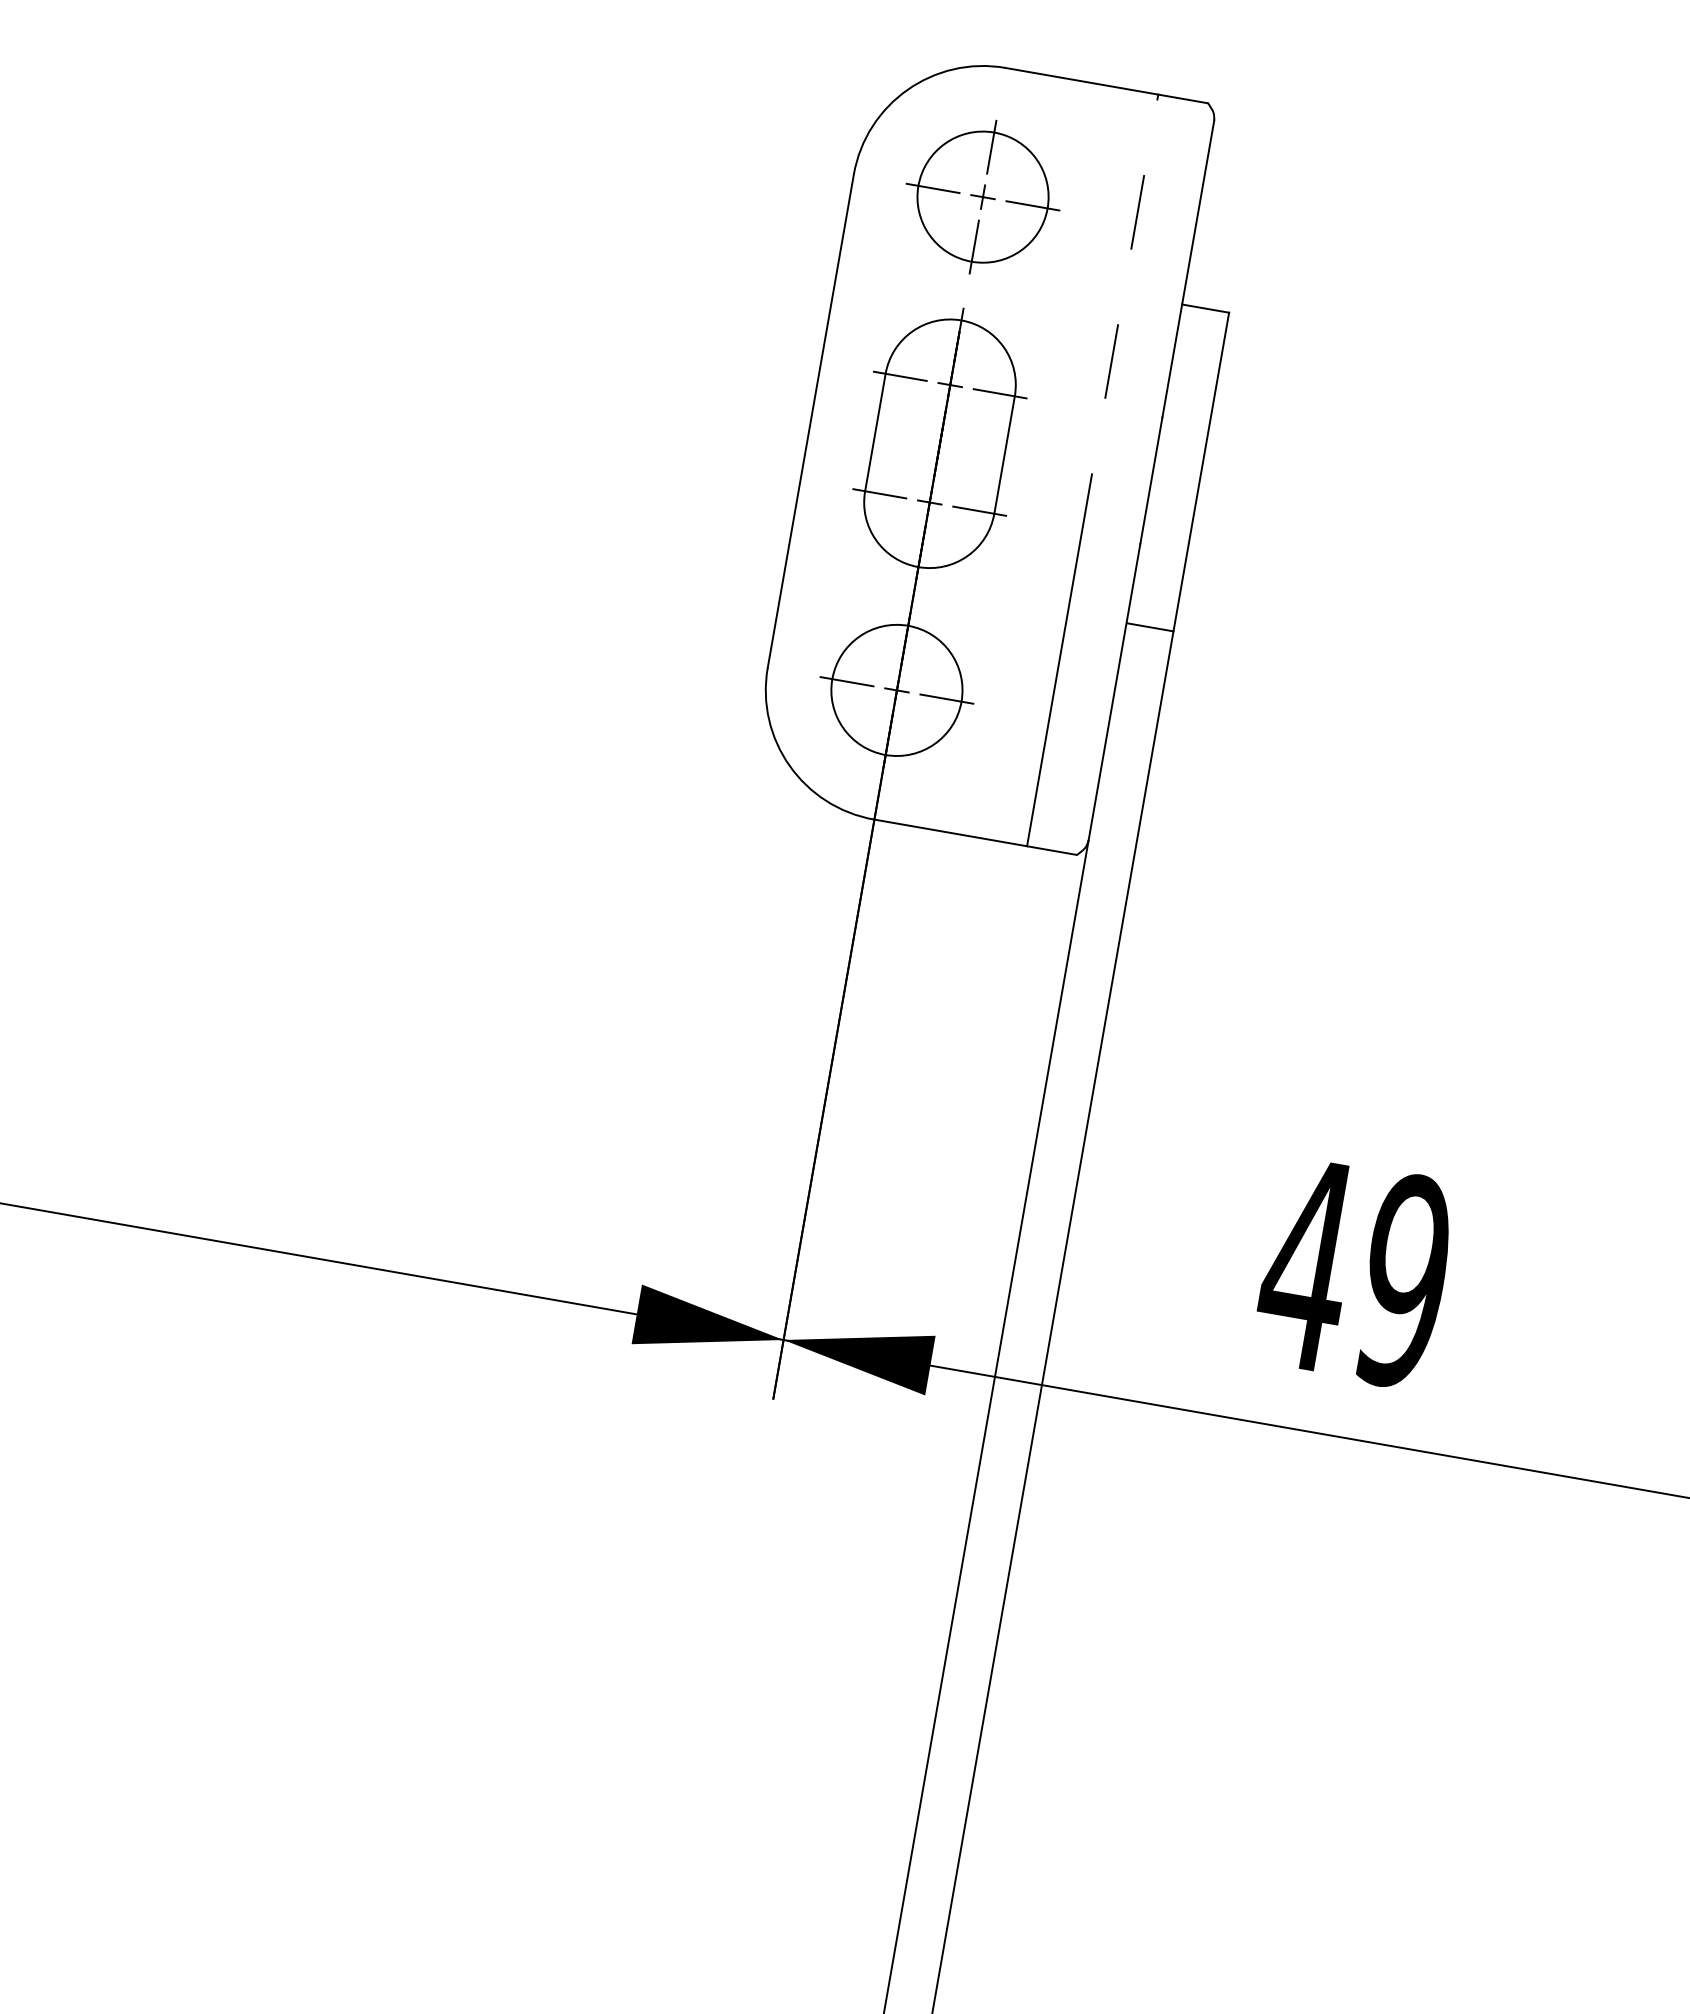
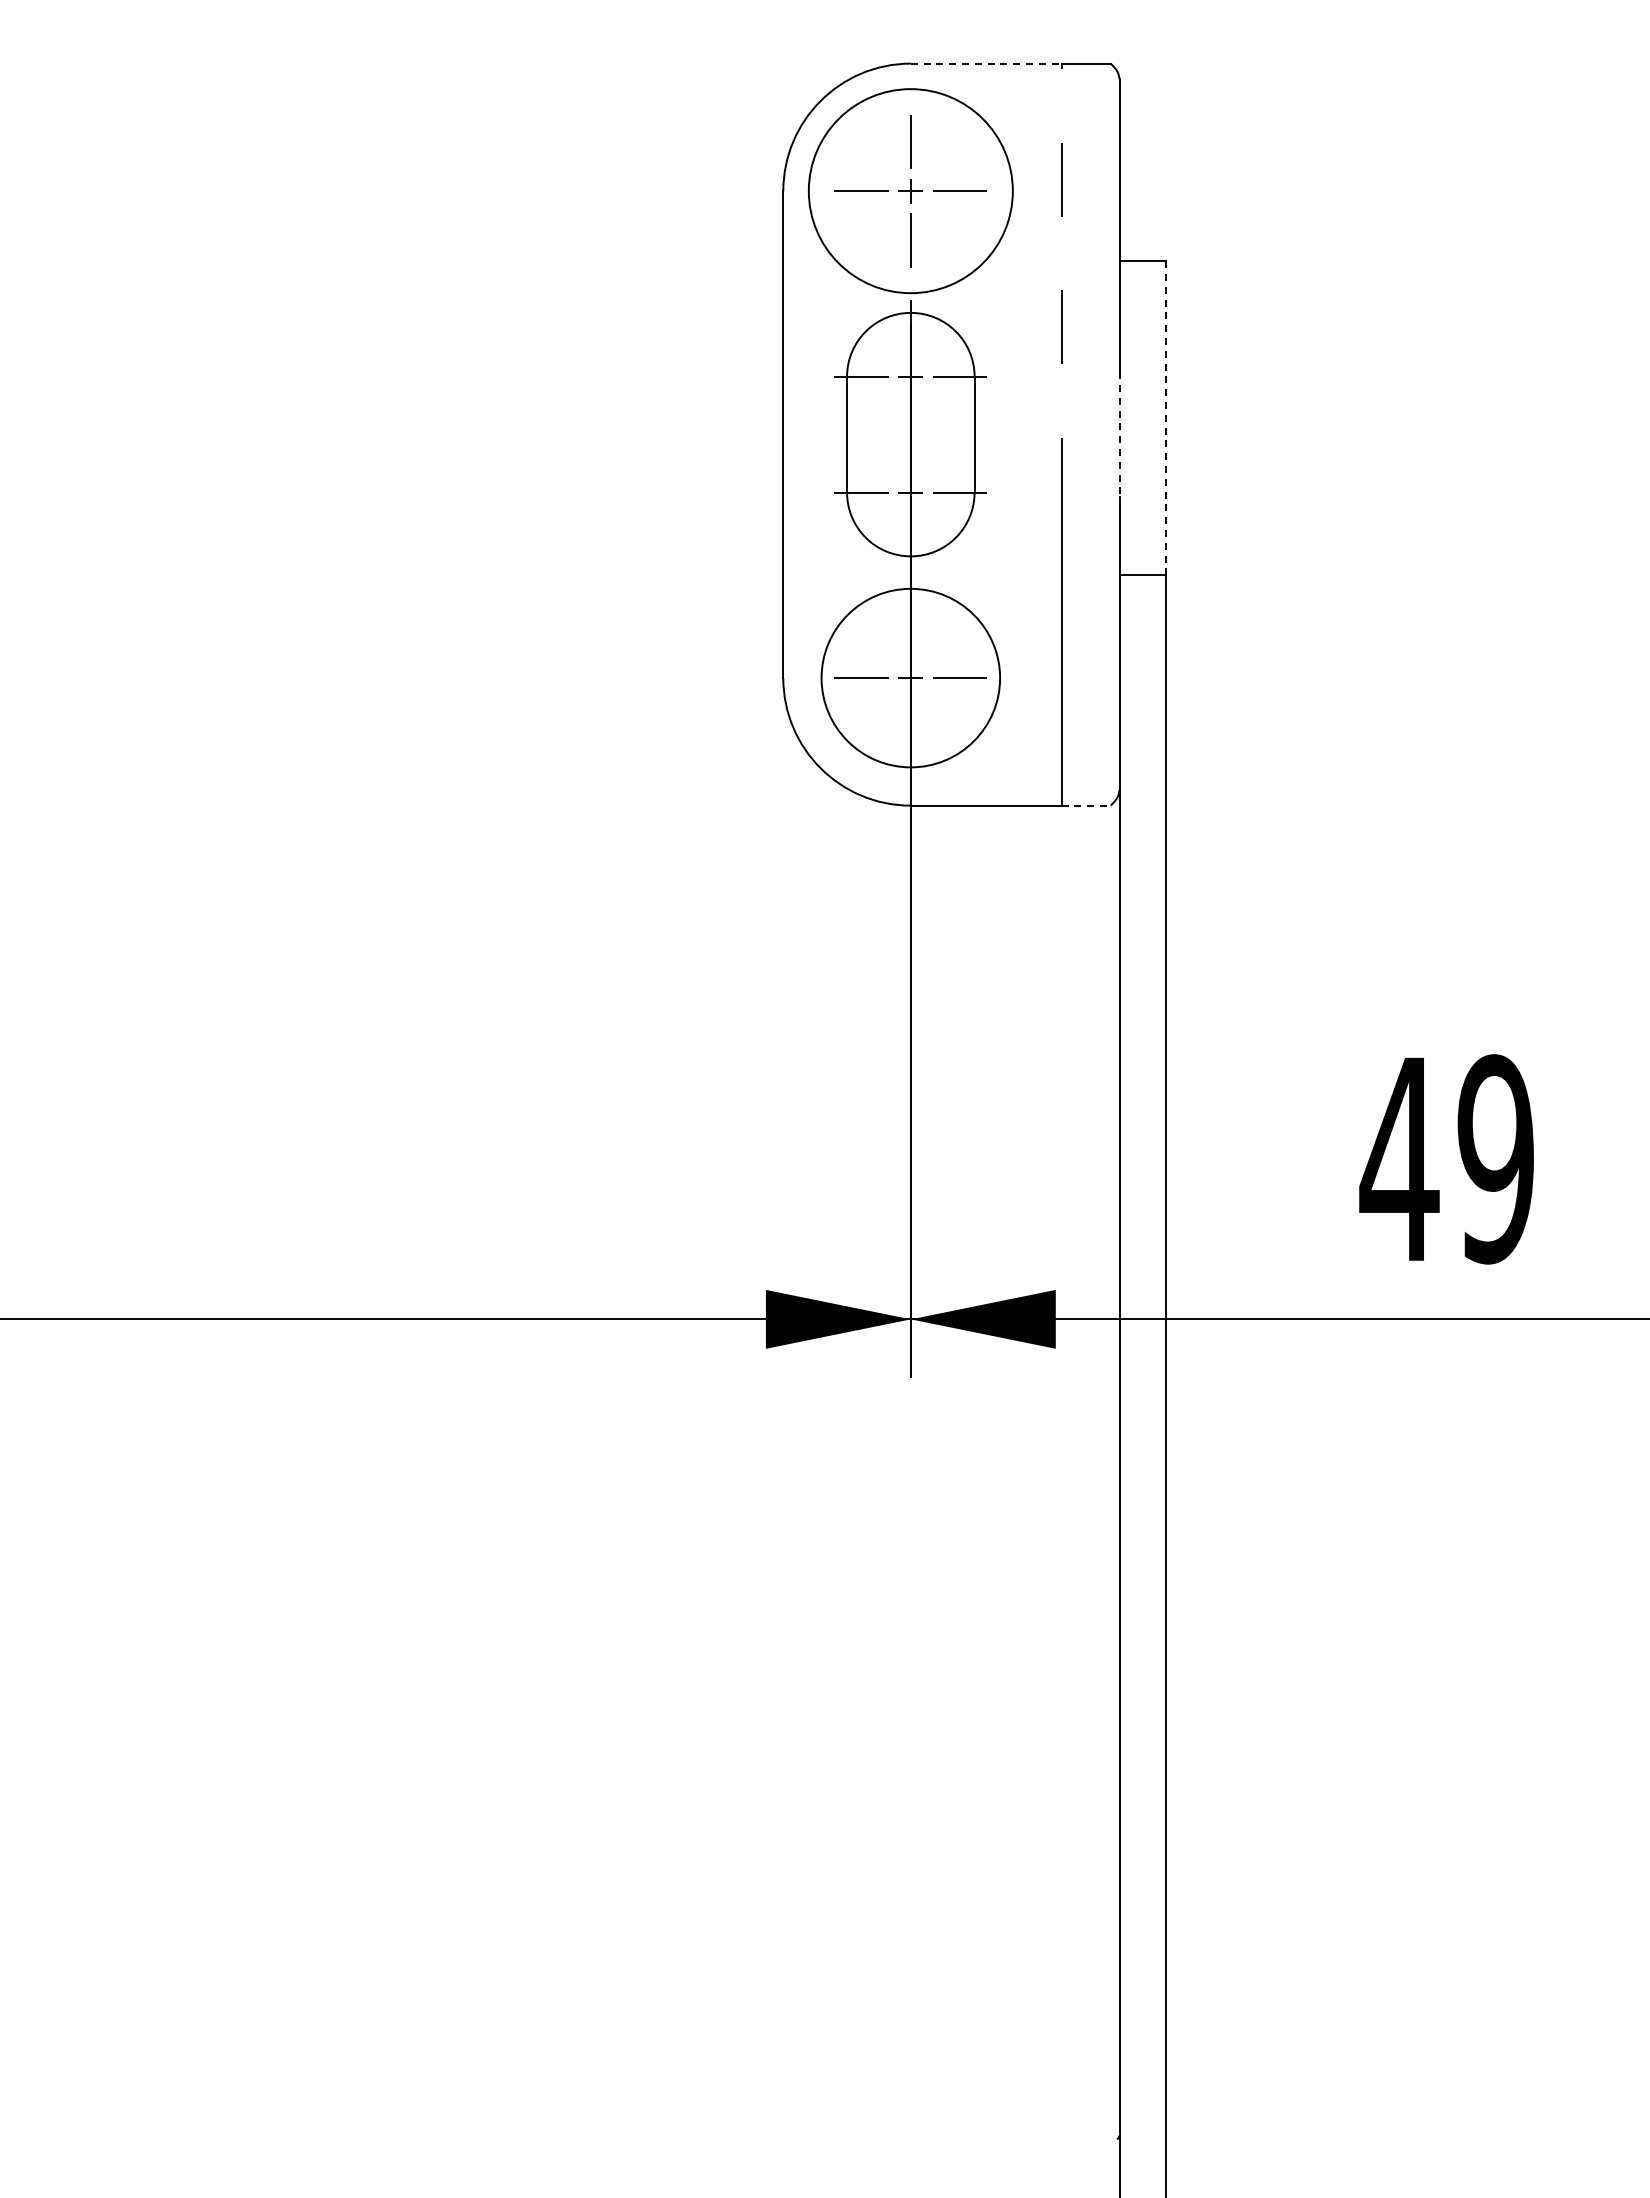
line: (1082, 81) -> (986, 63), solid -> dashed
circle: (982, 196) -> (910, 190), size x1.6
line: (1200, 471) -> (1165, 417), solid -> dashed
line: (1151, 481) -> (1119, 435), solid -> dashed
circle: (896, 689) -> (910, 677), size x1.4
line: (1052, 850) -> (1086, 805), solid -> dashed

